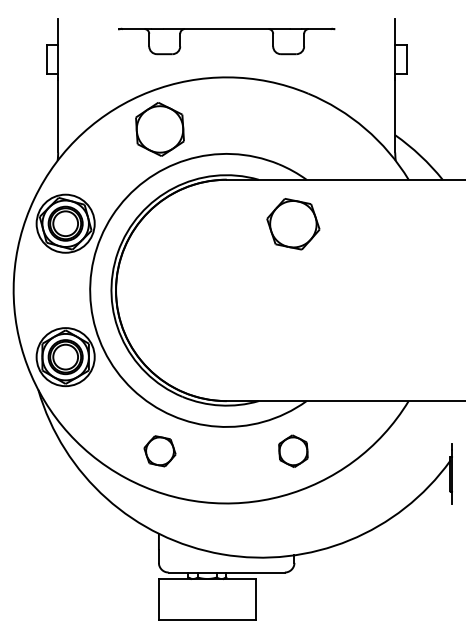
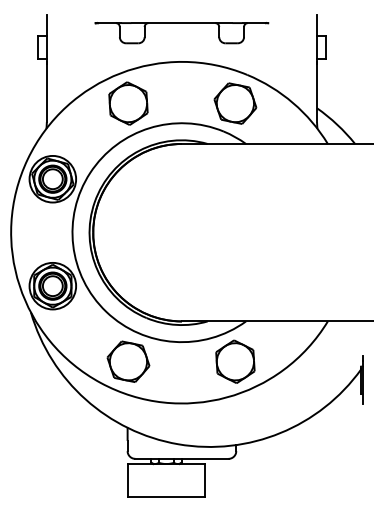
part: (293, 224) -> (235, 103), moved
part: (160, 451) -> (128, 361), size x1.67
part: (293, 451) -> (235, 361), size x1.67

